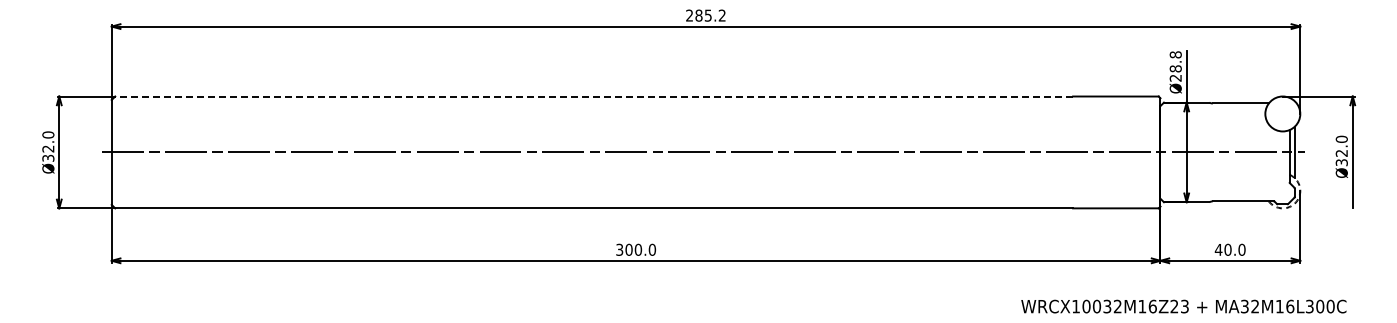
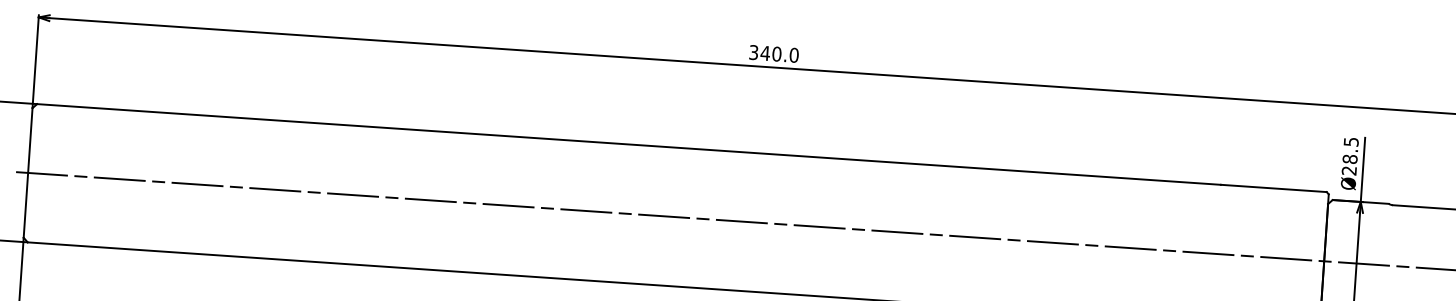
text: (705, 15) -> (773, 53), 285.2 -> 340.0
text: (1175, 54) -> (1351, 141), Ø28.8 -> Ø28.5
line: (594, 96) -> (629, 144), dashed -> solid

